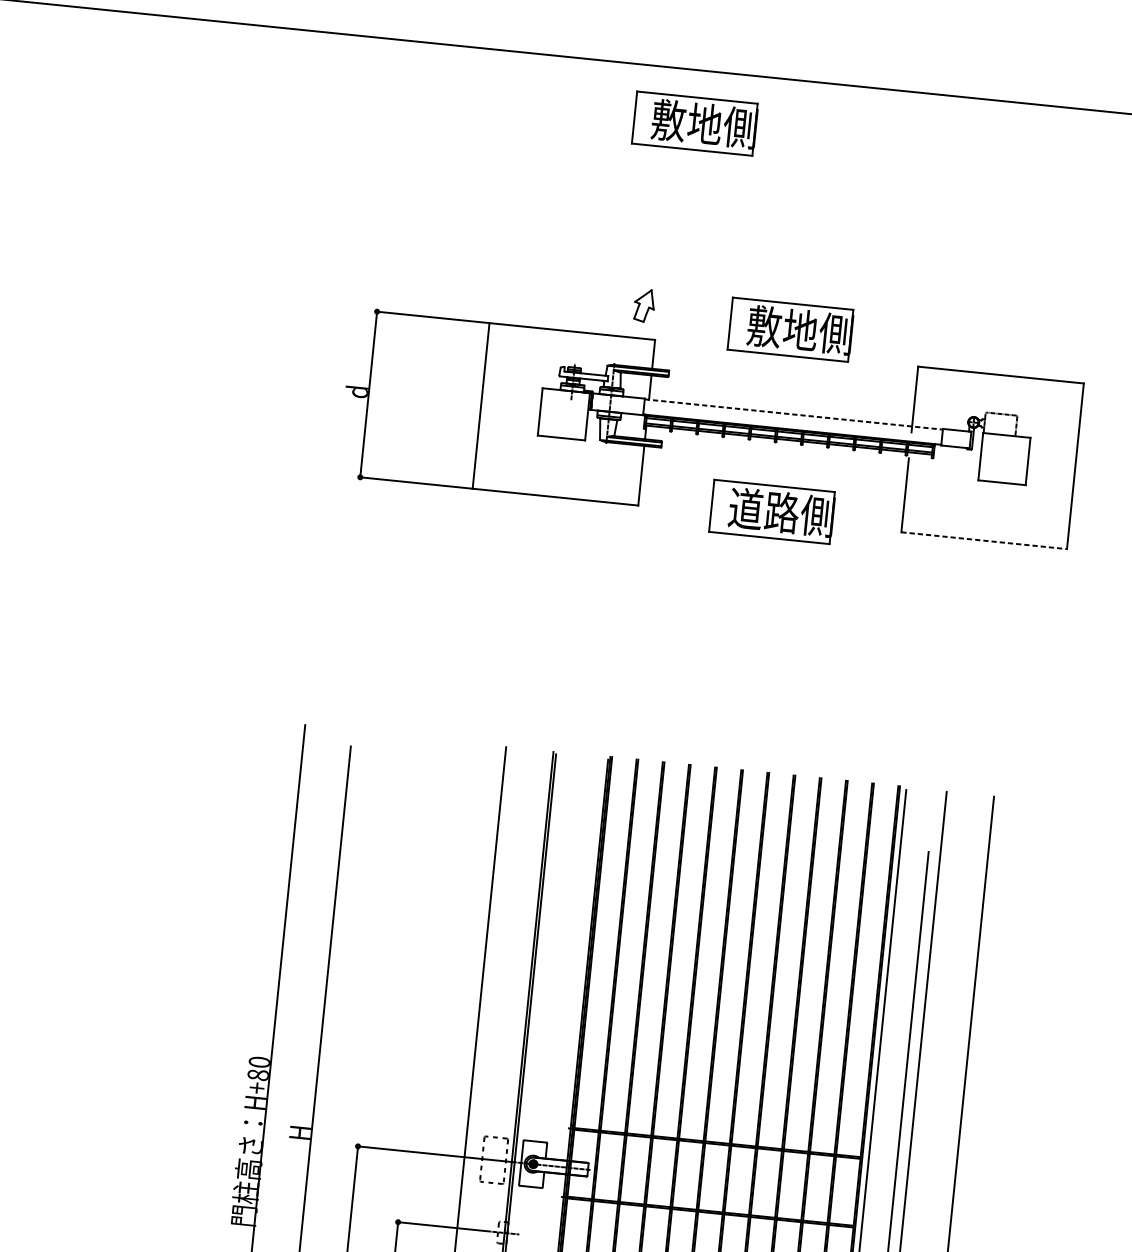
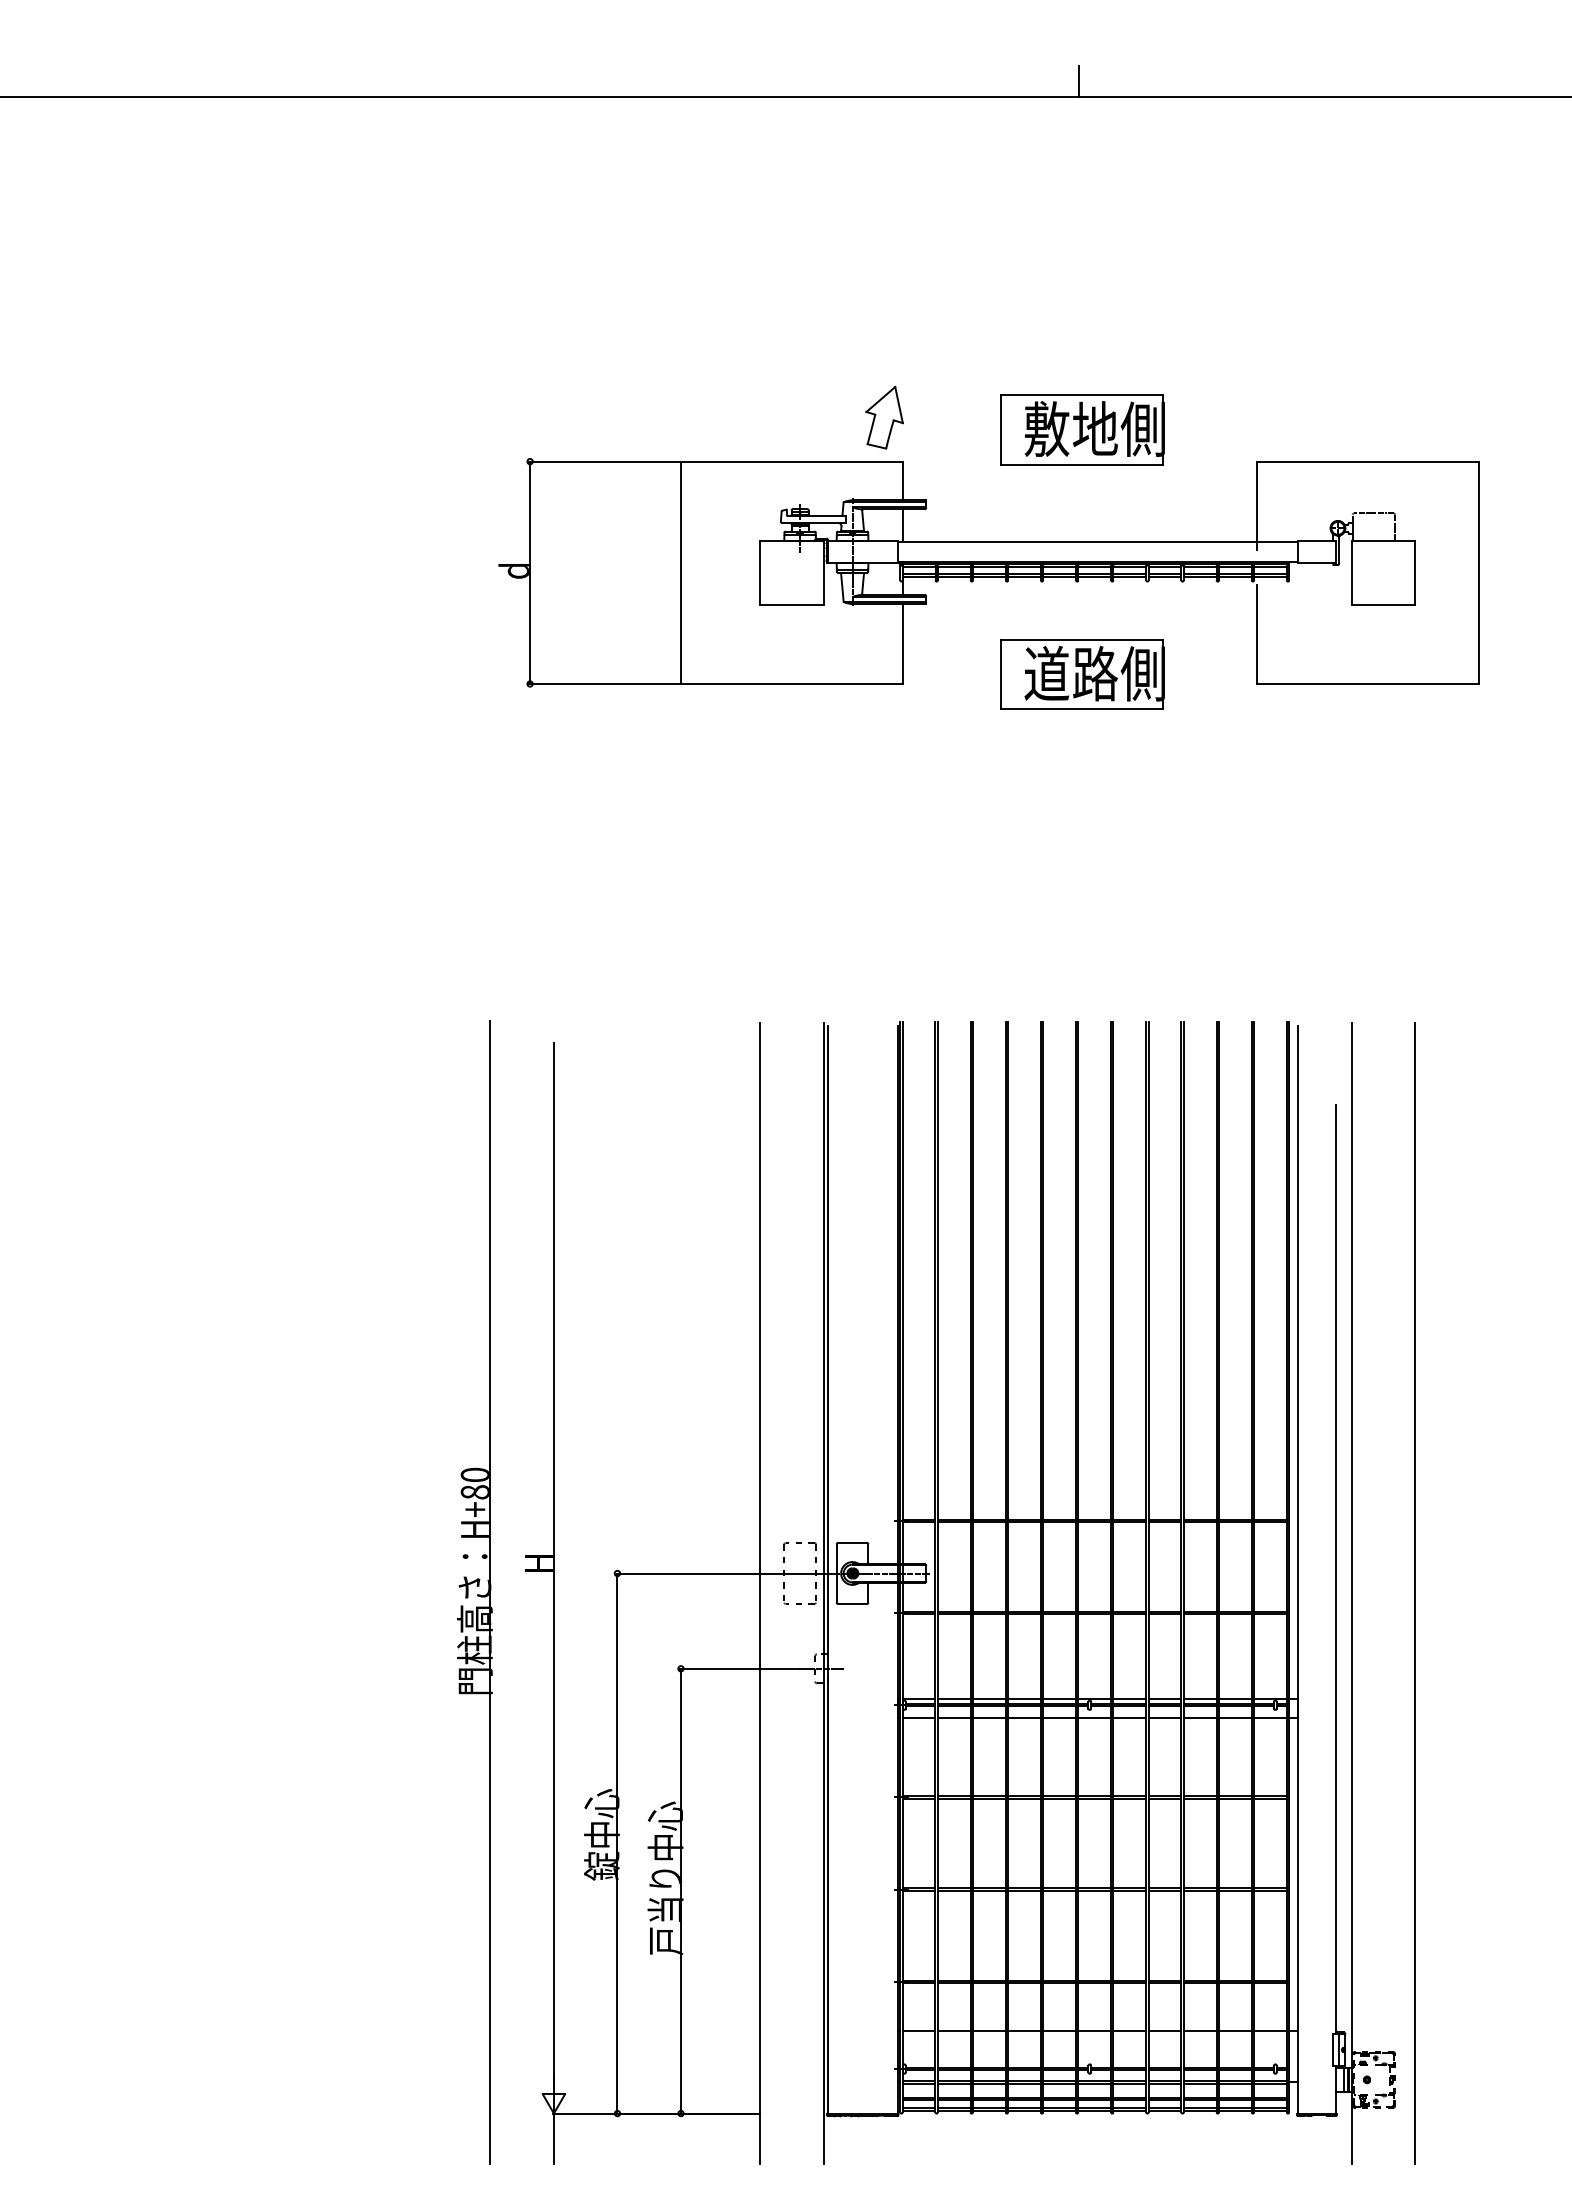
line: (814, 70) -> (1078, 81), added
part: (695, 123) -> (927, 168), removed
part: (644, 305) -> (884, 417), size x1.43
line: (794, 414) -> (1098, 542), dashed -> solid
line: (984, 541) -> (1368, 684), dashed -> solid

